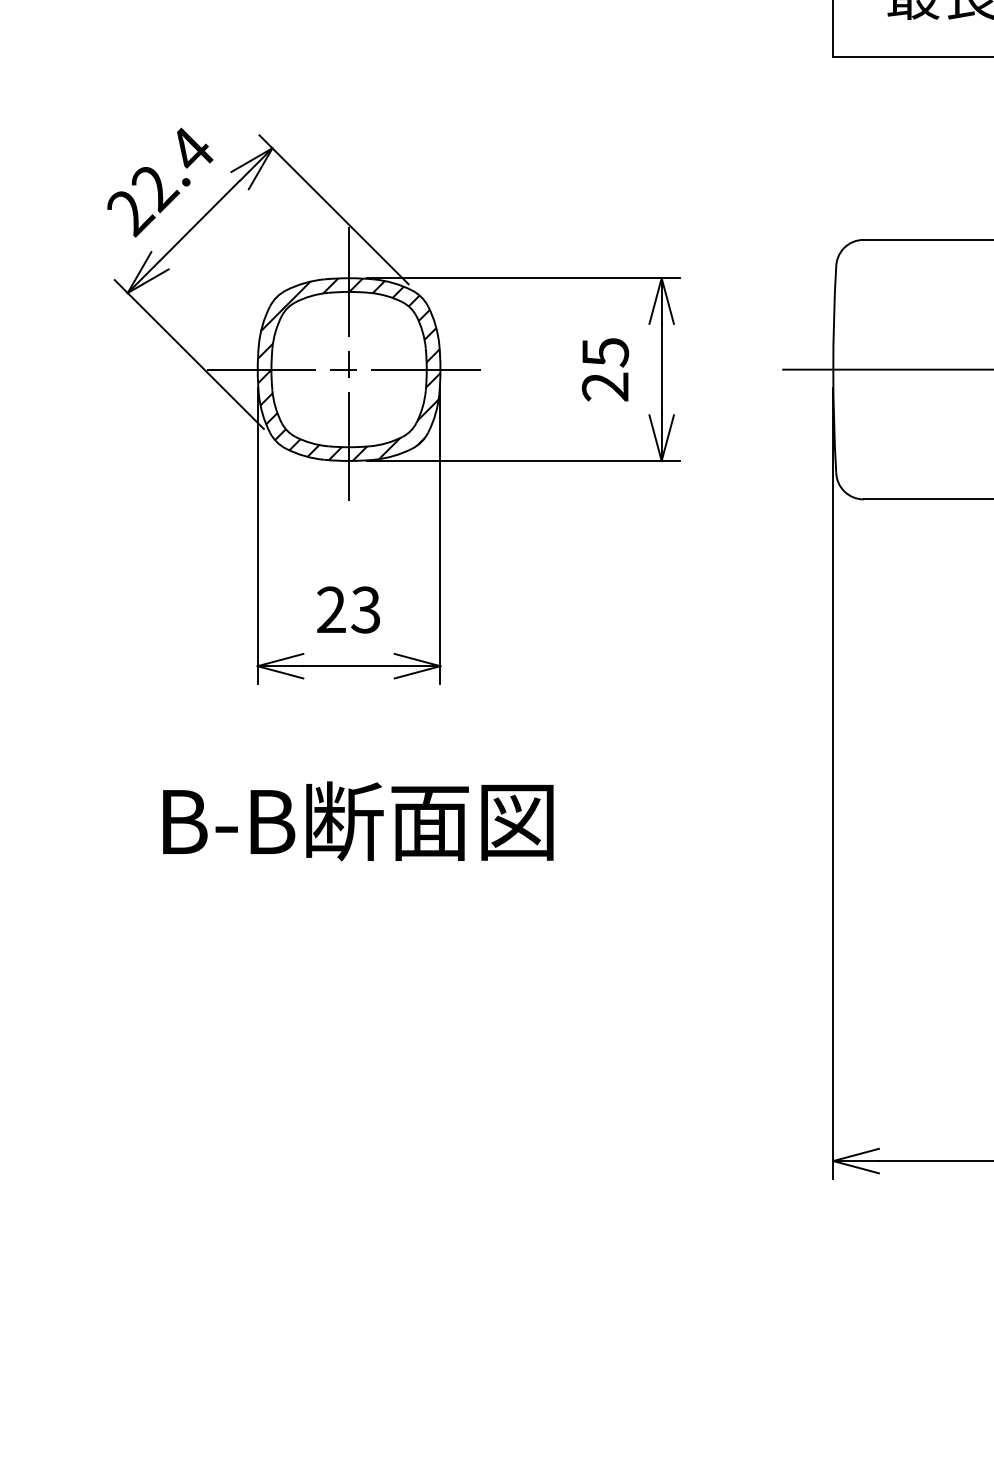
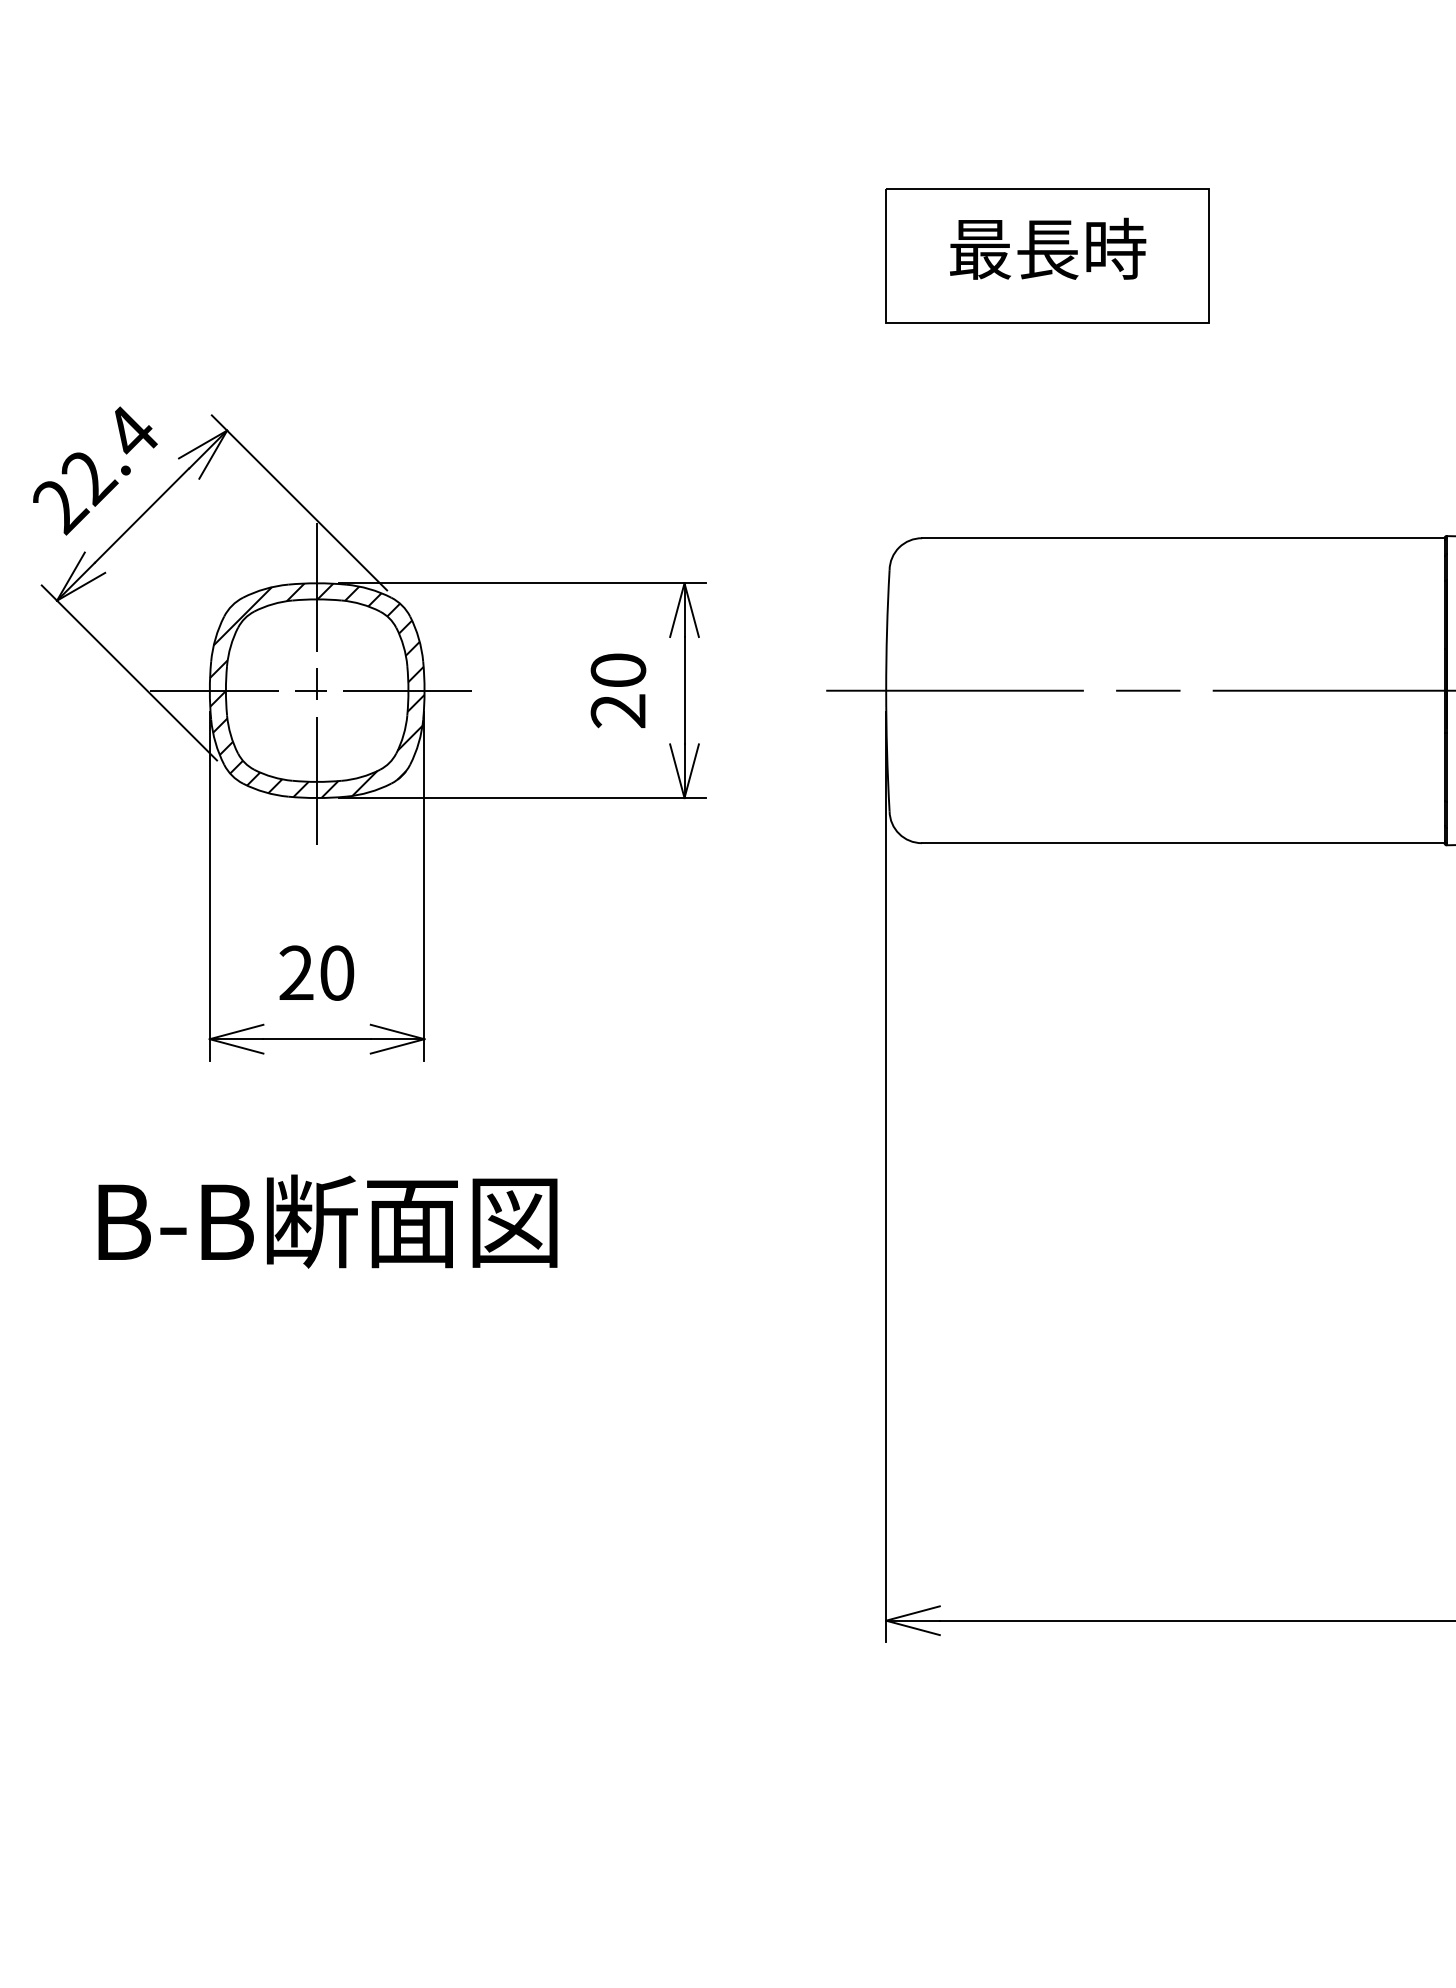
text: (605, 352) -> (618, 670), 25 -> 20
text: (365, 609) -> (336, 972), 23 -> 20

